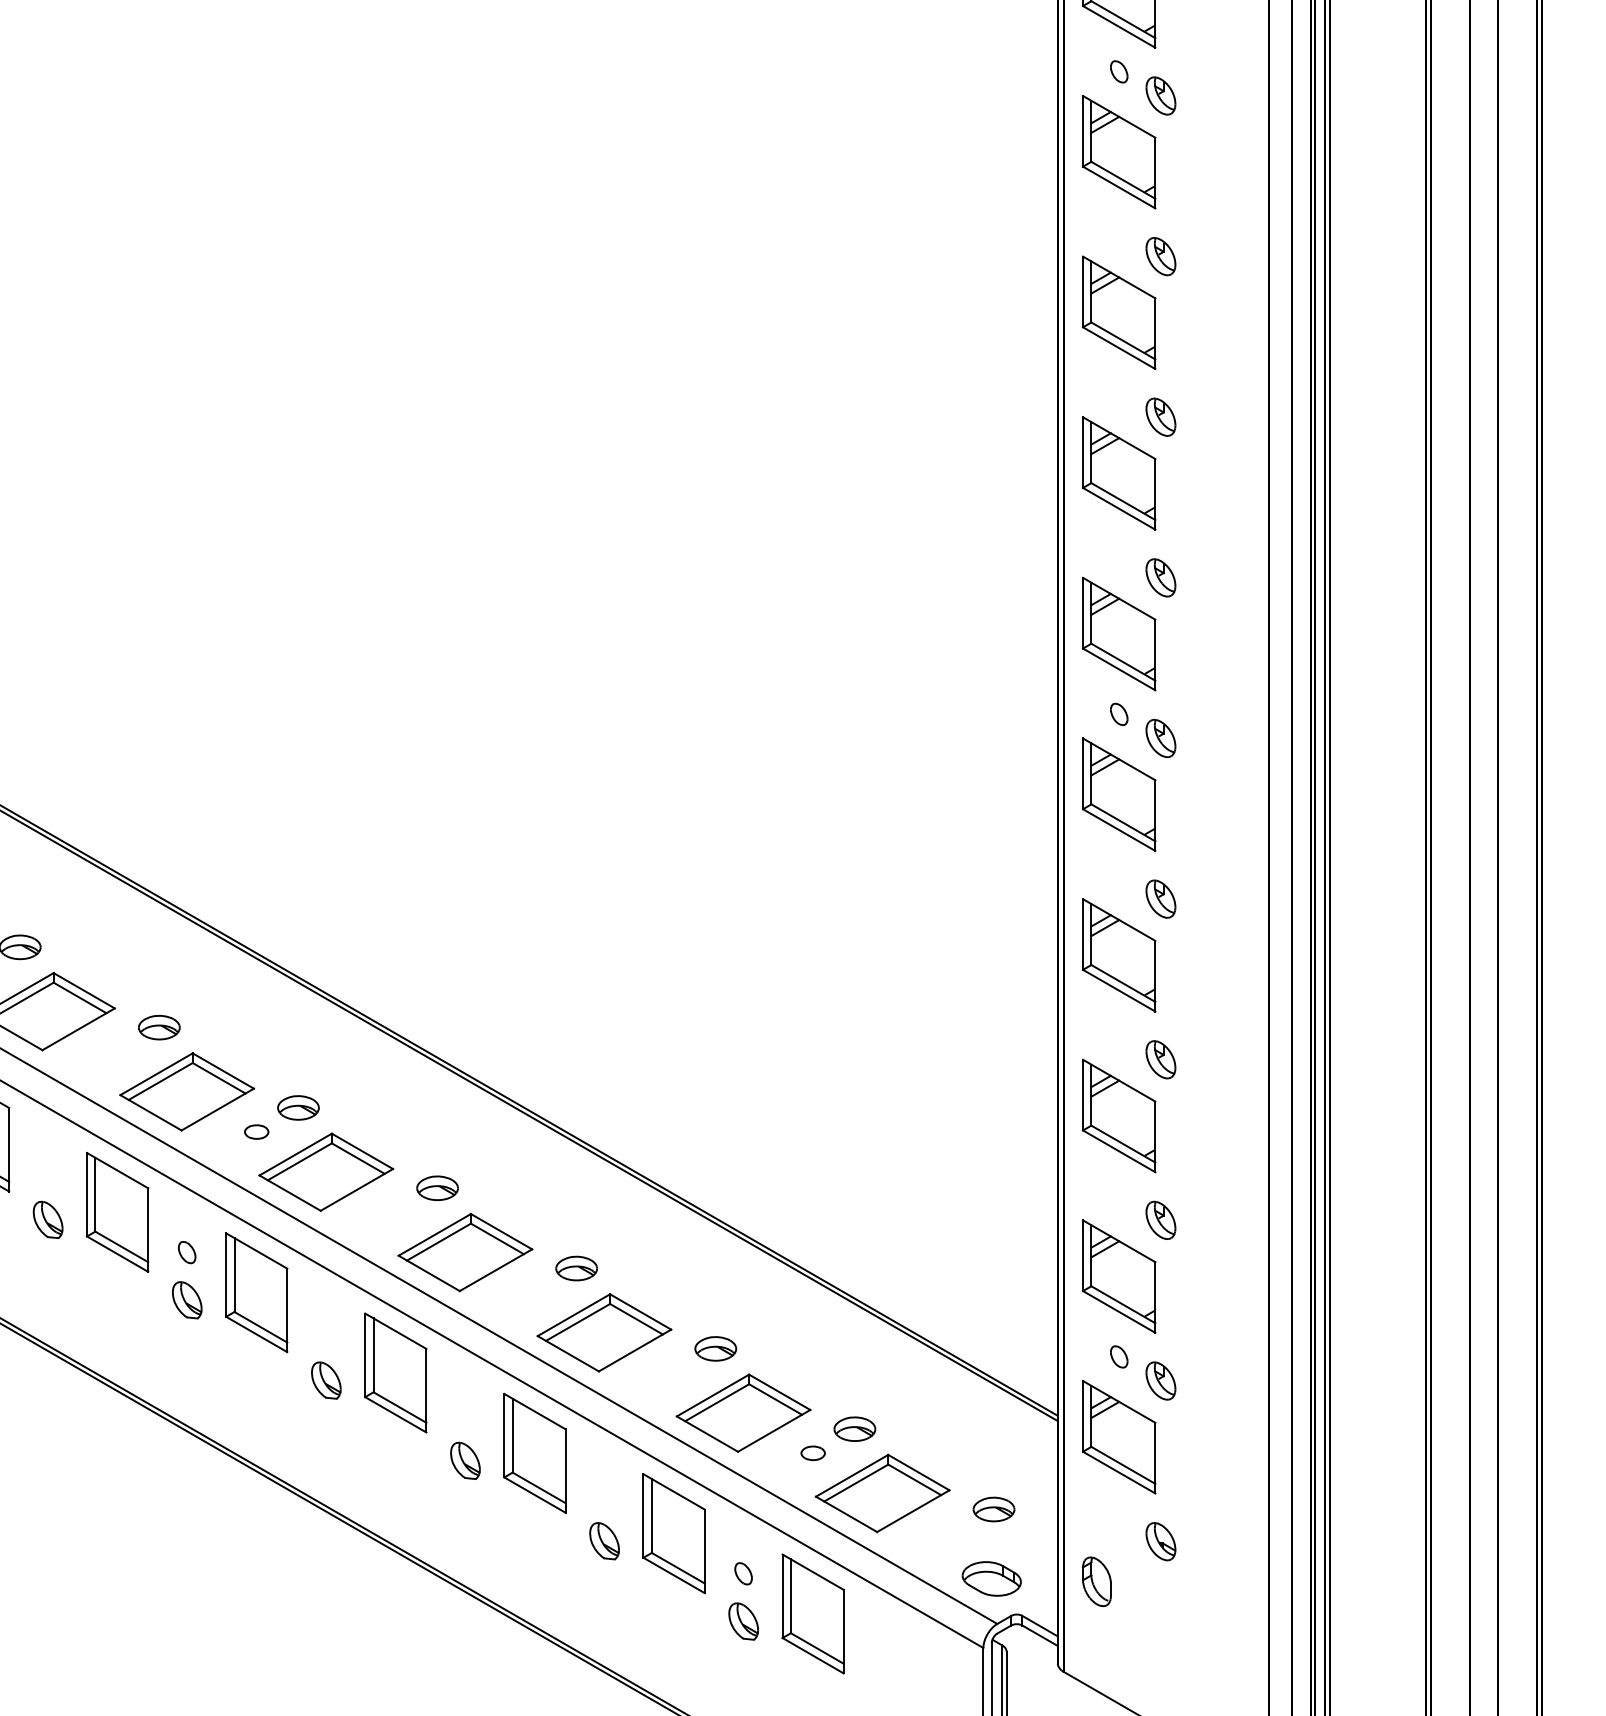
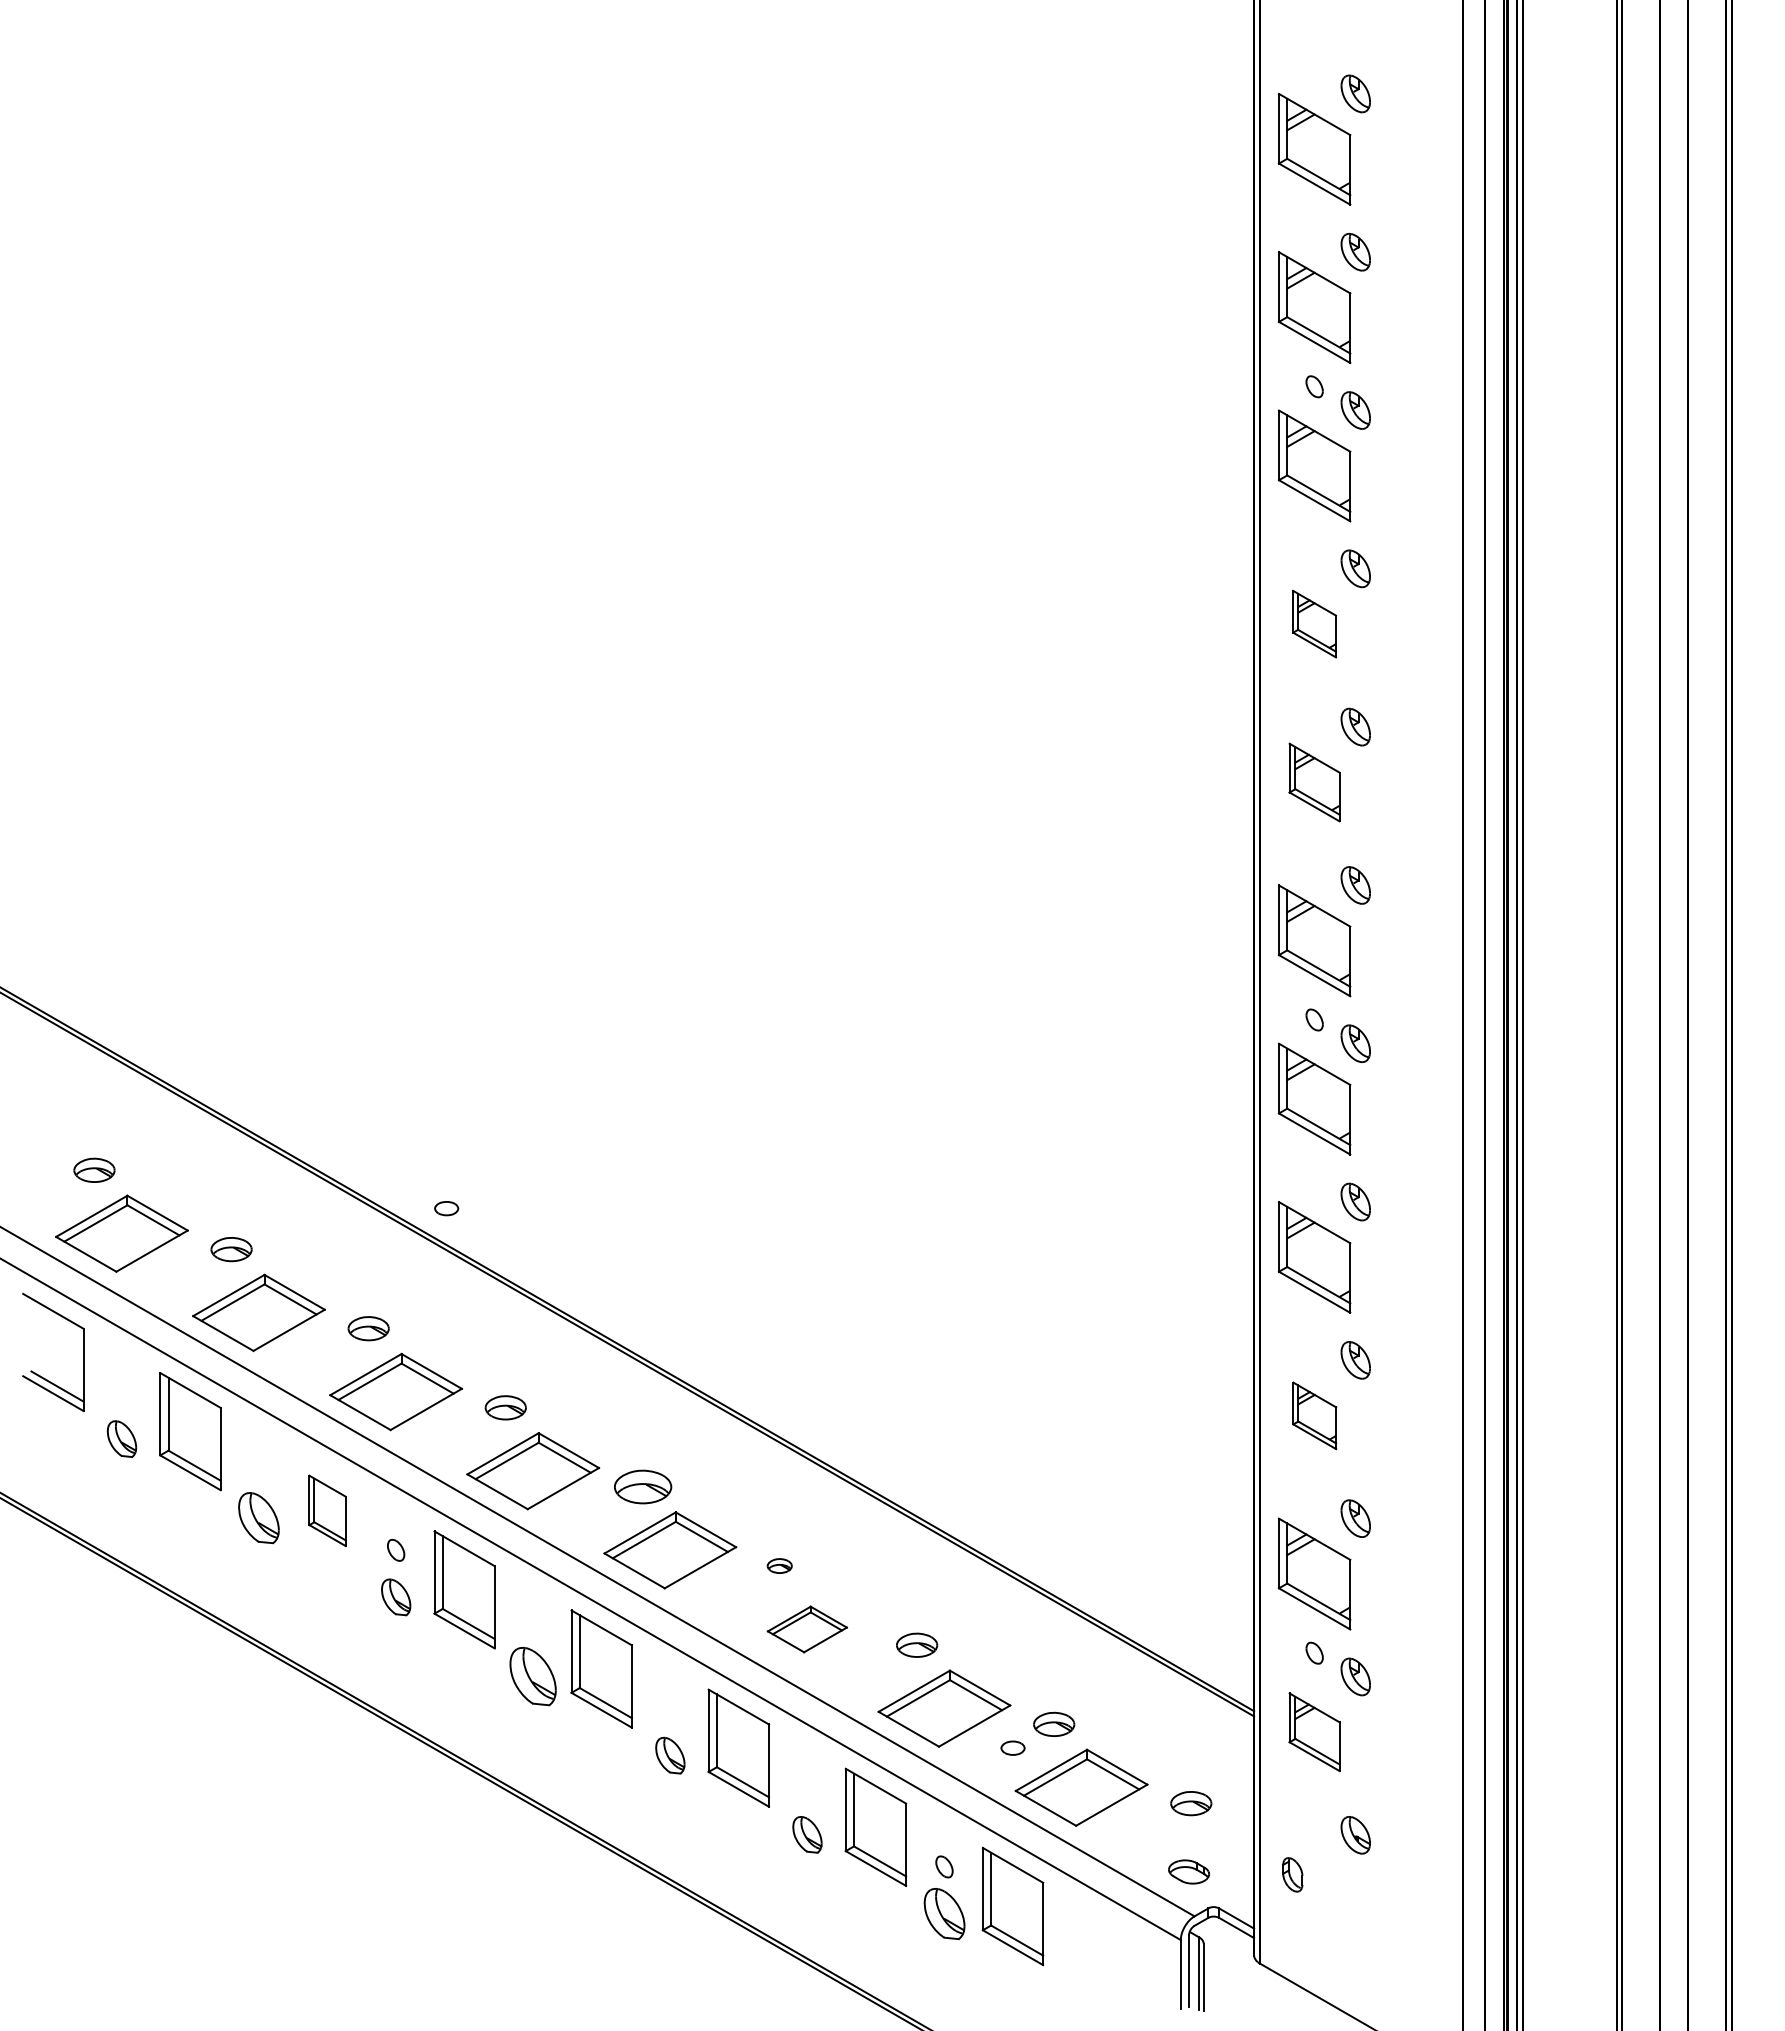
part: (1119, 312) -> (1314, 623), size x0.6
part: (1119, 473) -> (1314, 782), size x0.7
part: (1119, 1115) -> (1314, 1415), size x0.6
part: (256, 1131) -> (446, 1208), moved
part: (437, 1187) -> (642, 1486), size x1.4
part: (117, 1212) -> (327, 1510), size x0.6
part: (48, 1220) -> (259, 1518), size x1.4
part: (576, 1267) -> (779, 1565), size x0.6
part: (604, 1332) -> (807, 1629), size x0.6
part: (326, 1380) -> (533, 1676), size x1.6
part: (1119, 1436) -> (1314, 1731), size x0.7
part: (991, 1578) -> (1188, 1871), size x0.7
part: (1096, 1581) -> (1292, 1874), size x0.7
part: (743, 1621) -> (944, 1913), size x1.4

